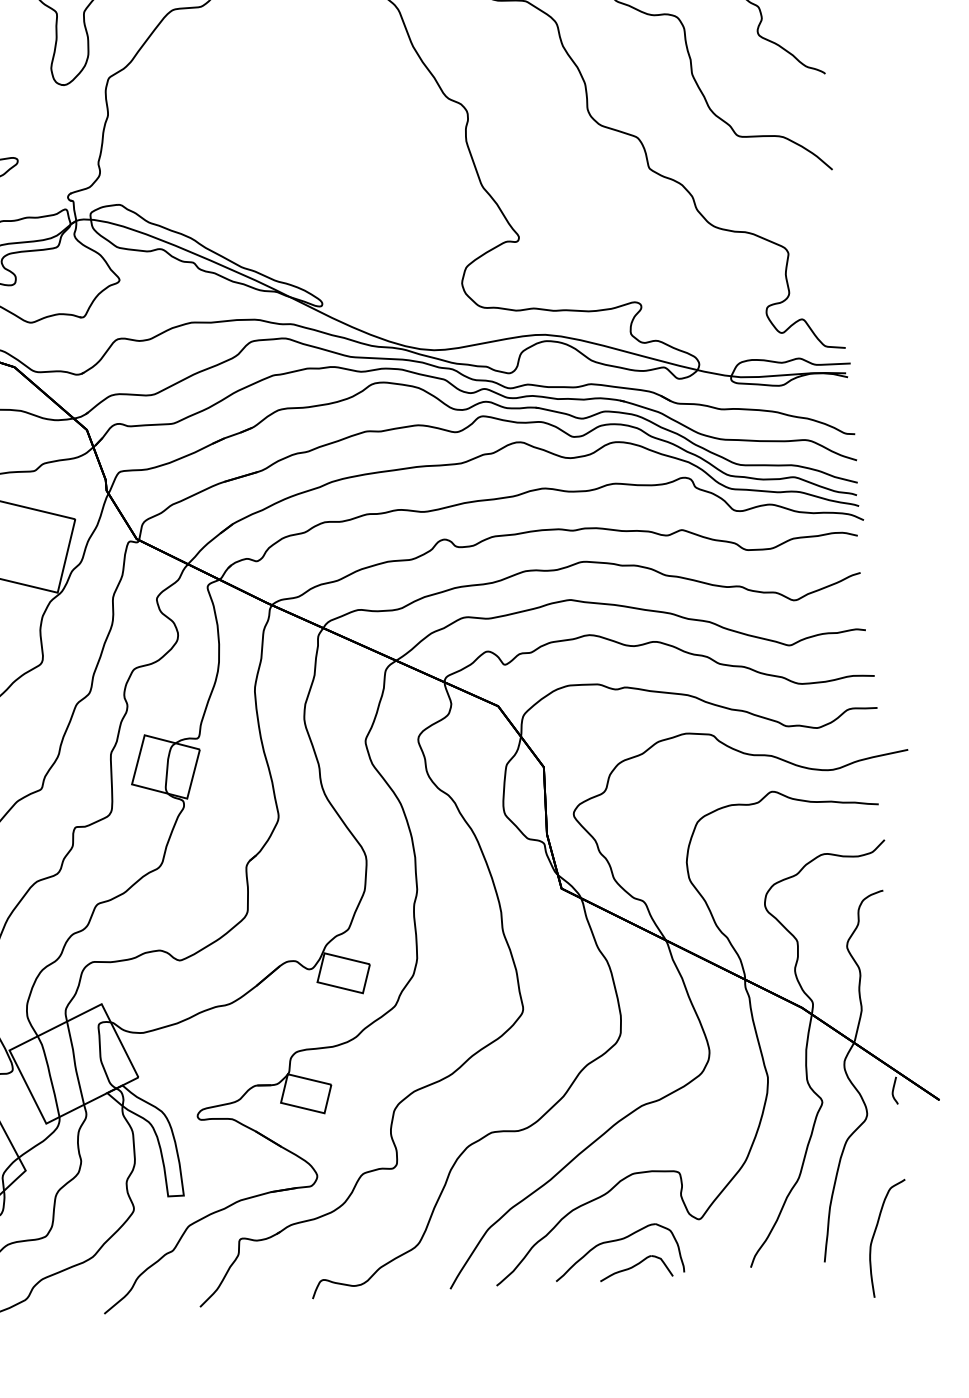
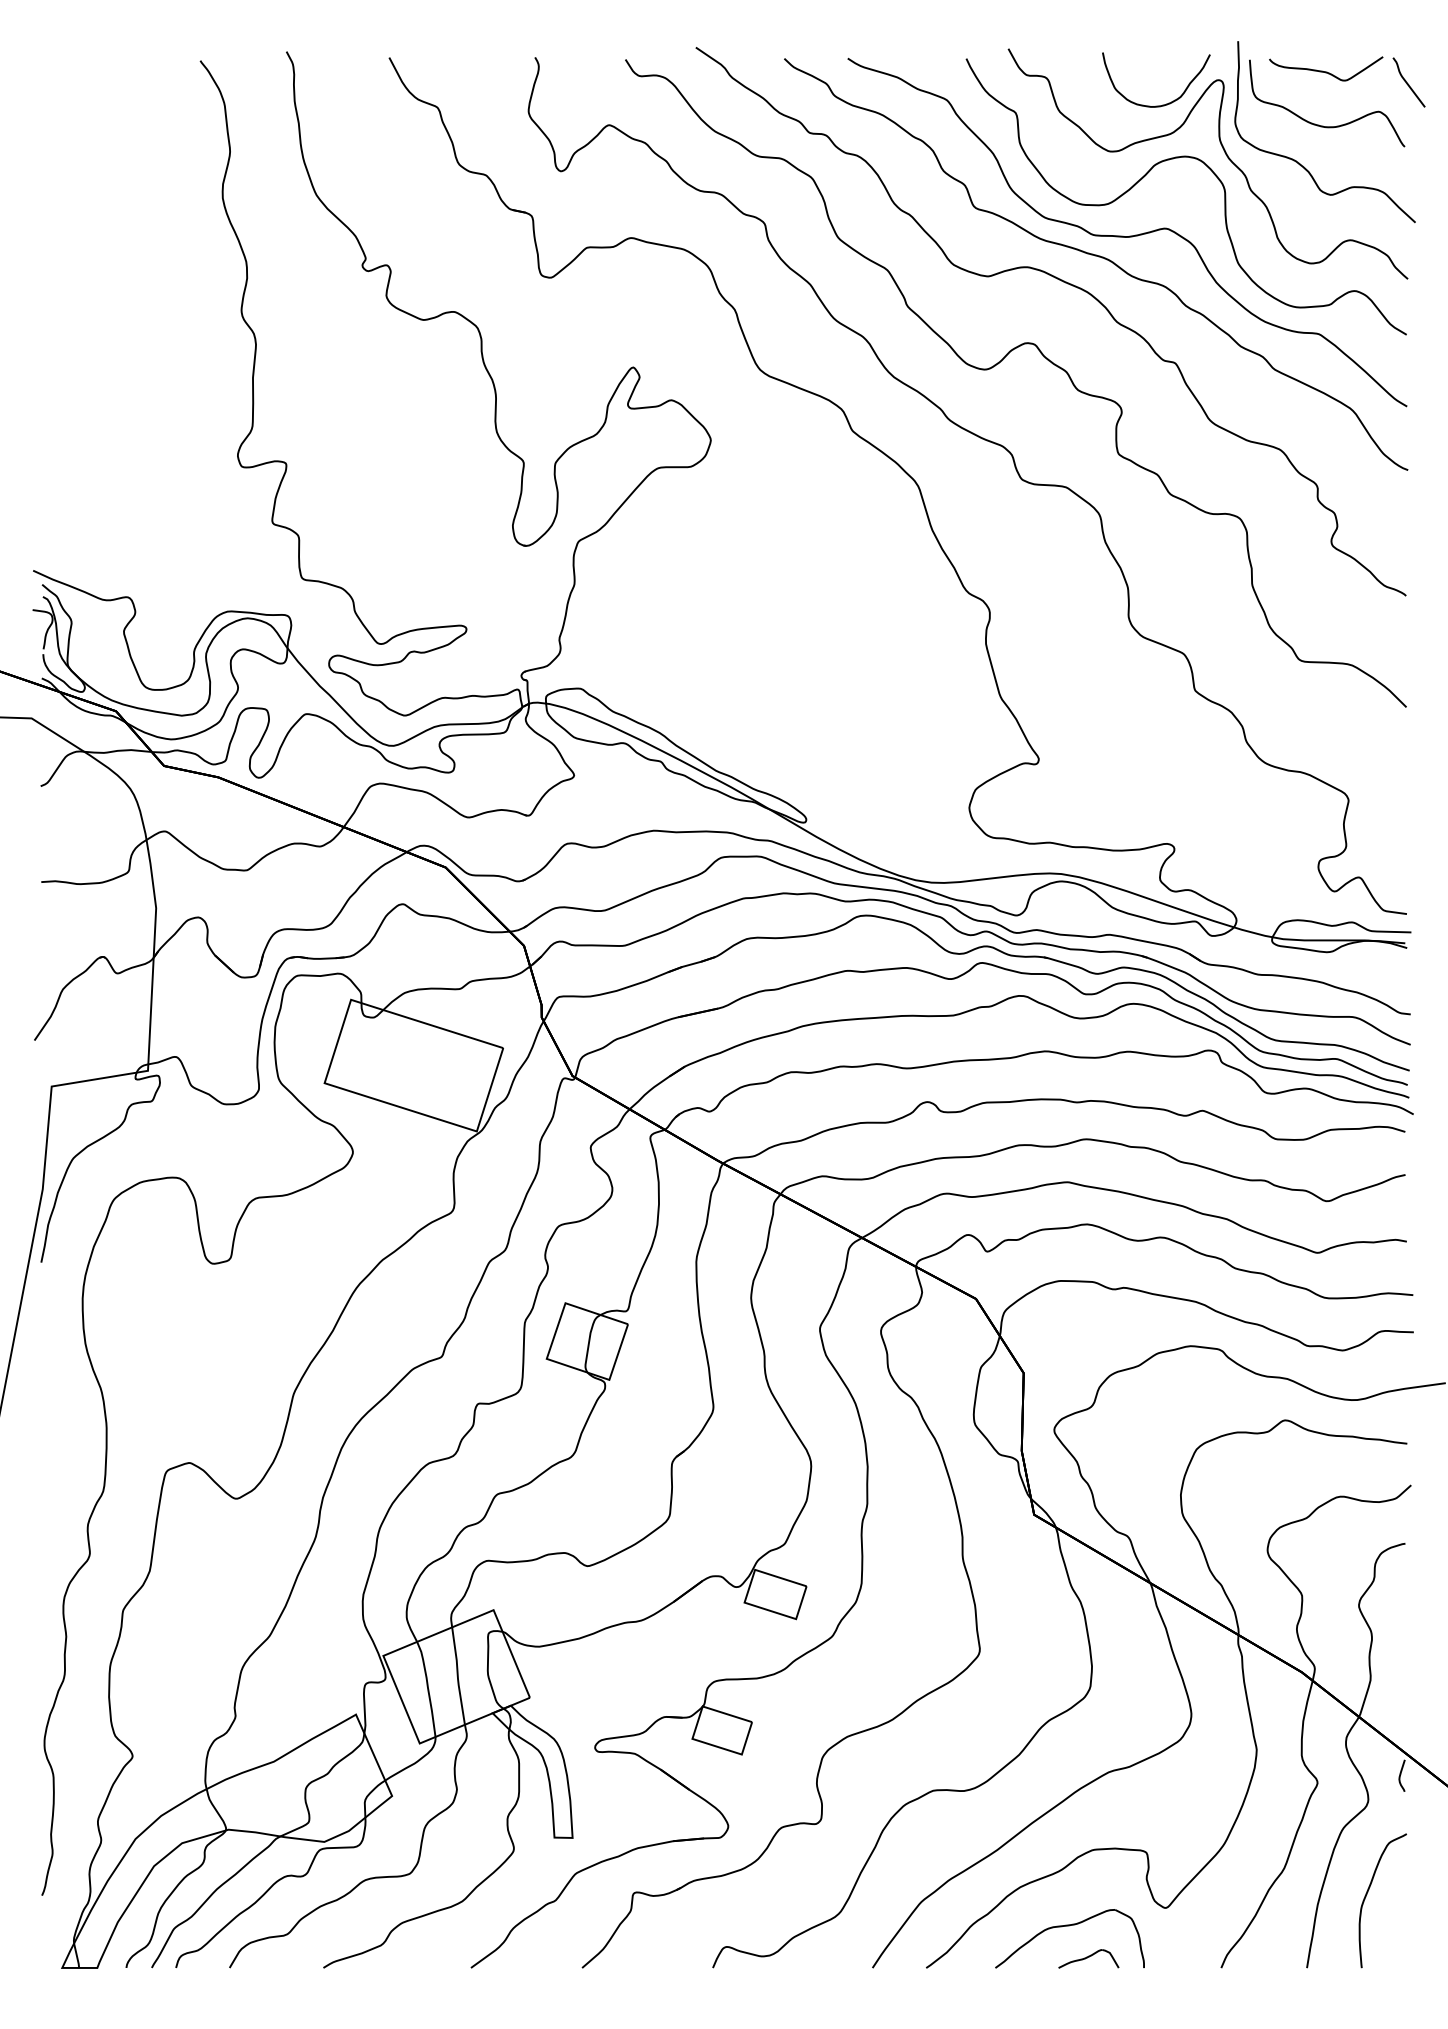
curve: (875, 1232) -> (1368, 1892), moved
part: (635, 1267) -> (1088, 1958), size x0.71

